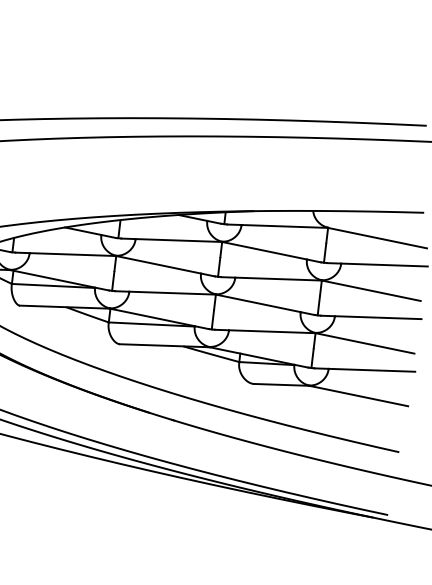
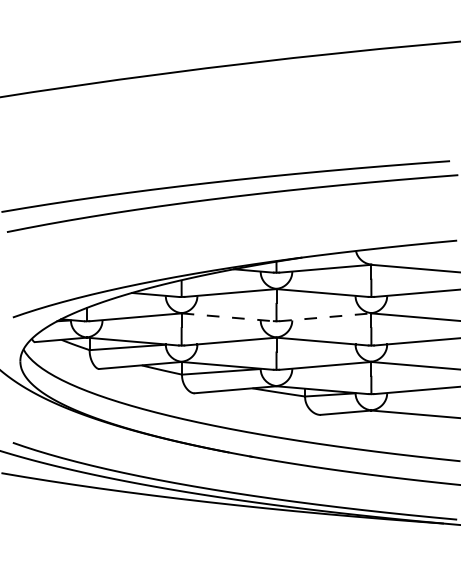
line: (166, 266) -> (228, 317), solid -> dashed
line: (271, 279) -> (325, 317), solid -> dashed

